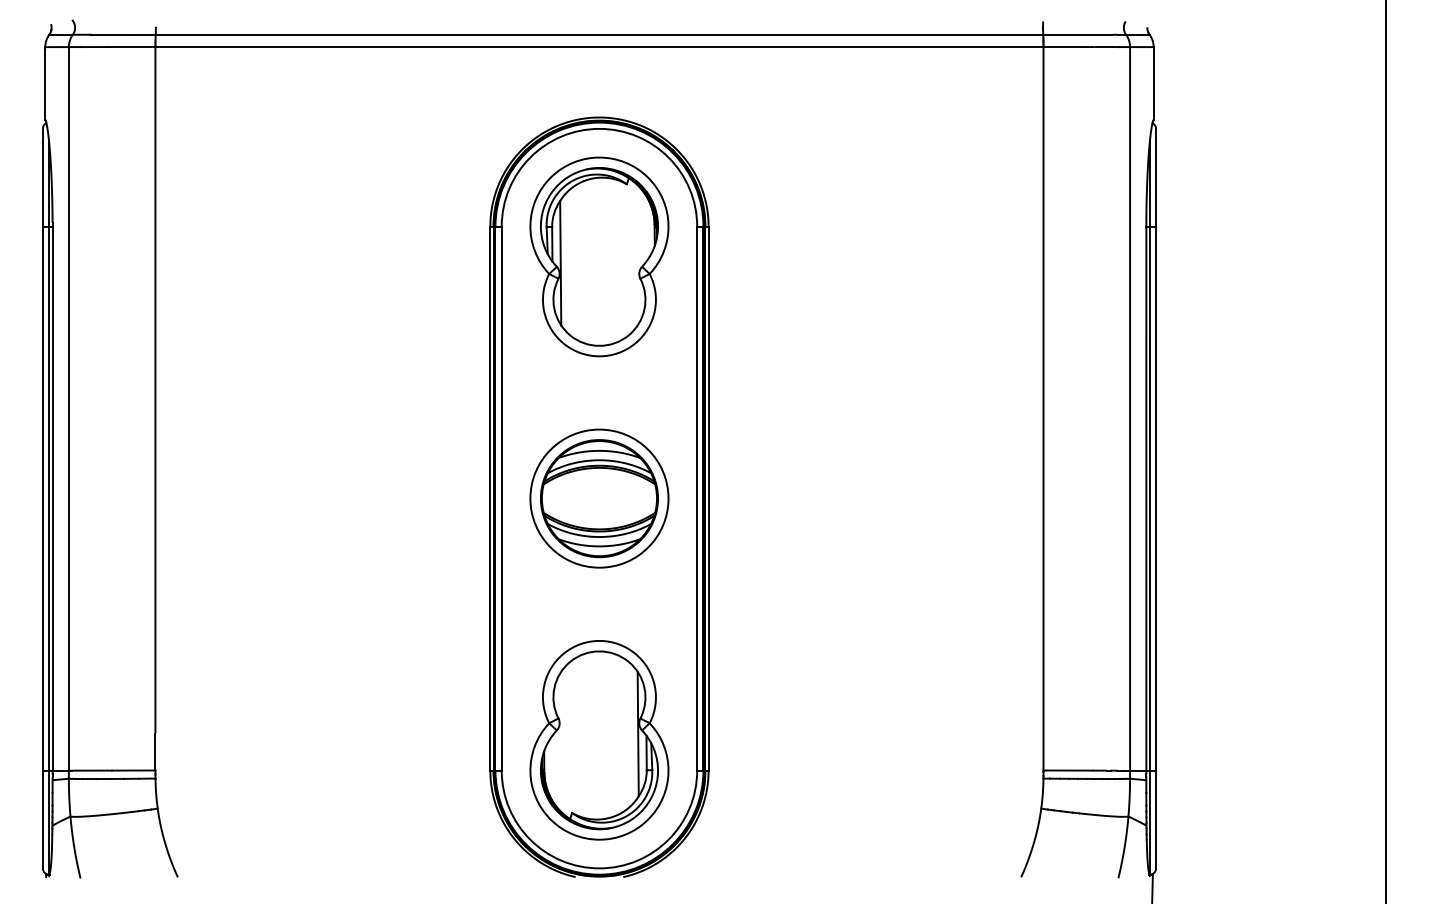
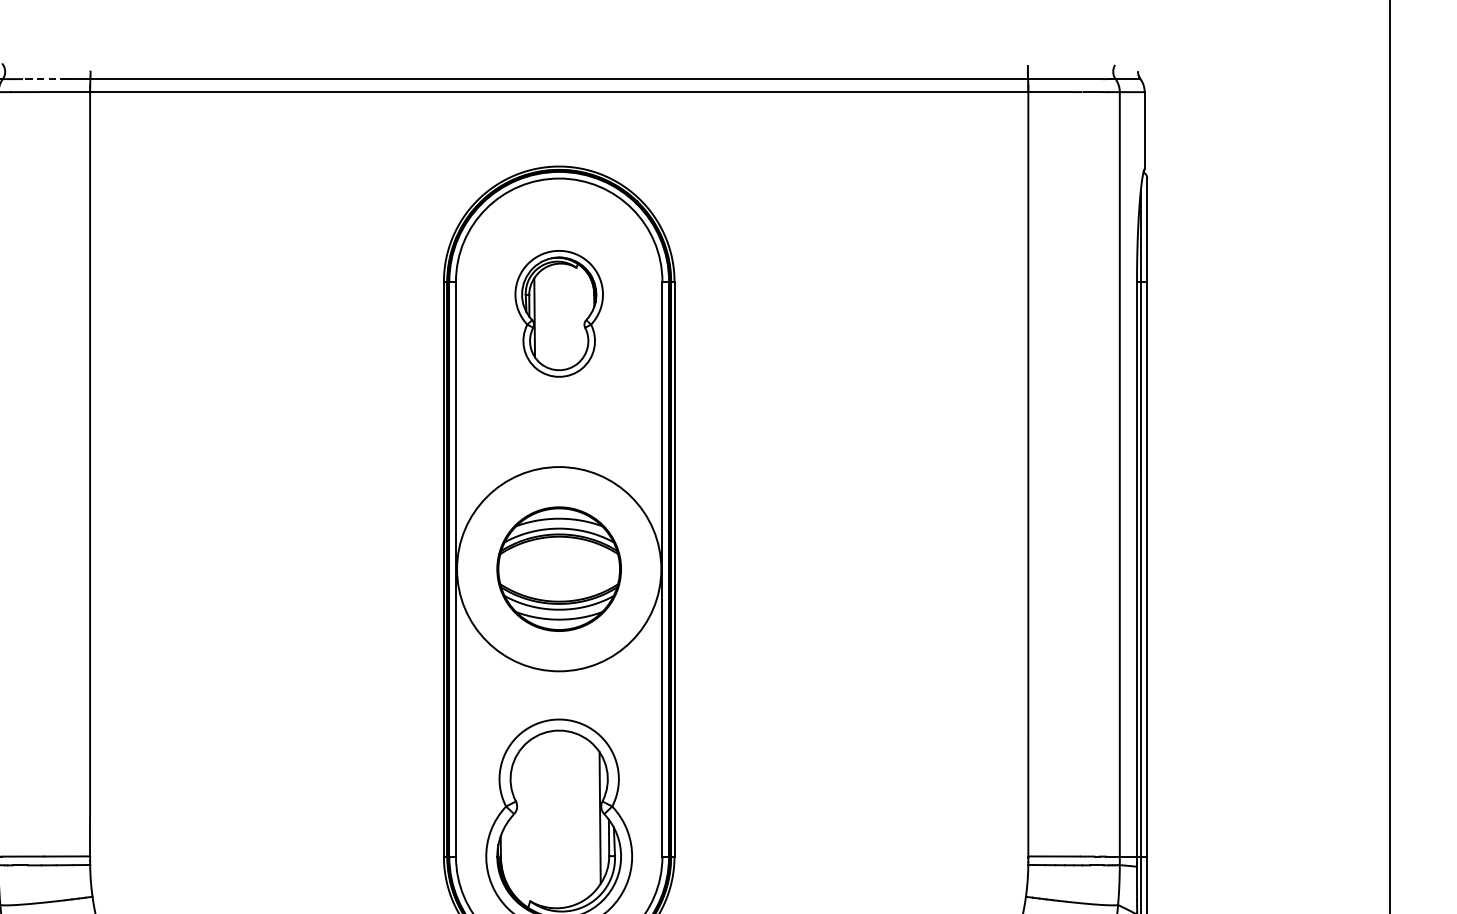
line: (112, 34) -> (44, 78), solid -> dashed
part: (599, 256) -> (559, 313), size x0.6
circle: (599, 498) -> (559, 569), size x1.4

